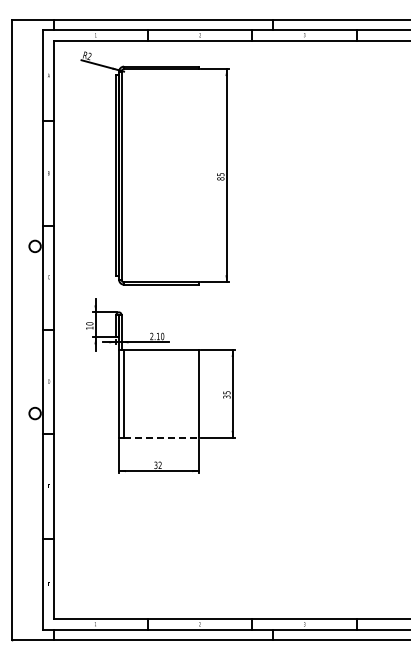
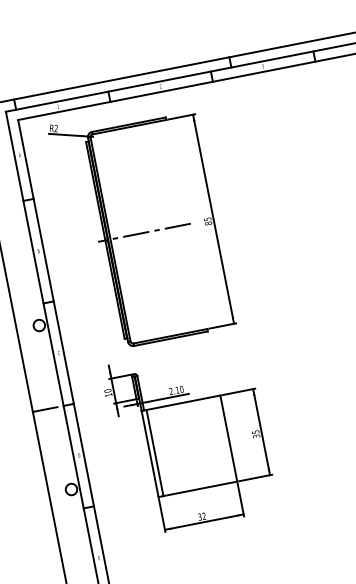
line: (155, 175) -> (143, 232), added
line: (24, 330) -> (45, 410), added
line: (161, 437) -> (200, 488), dashed -> solid

